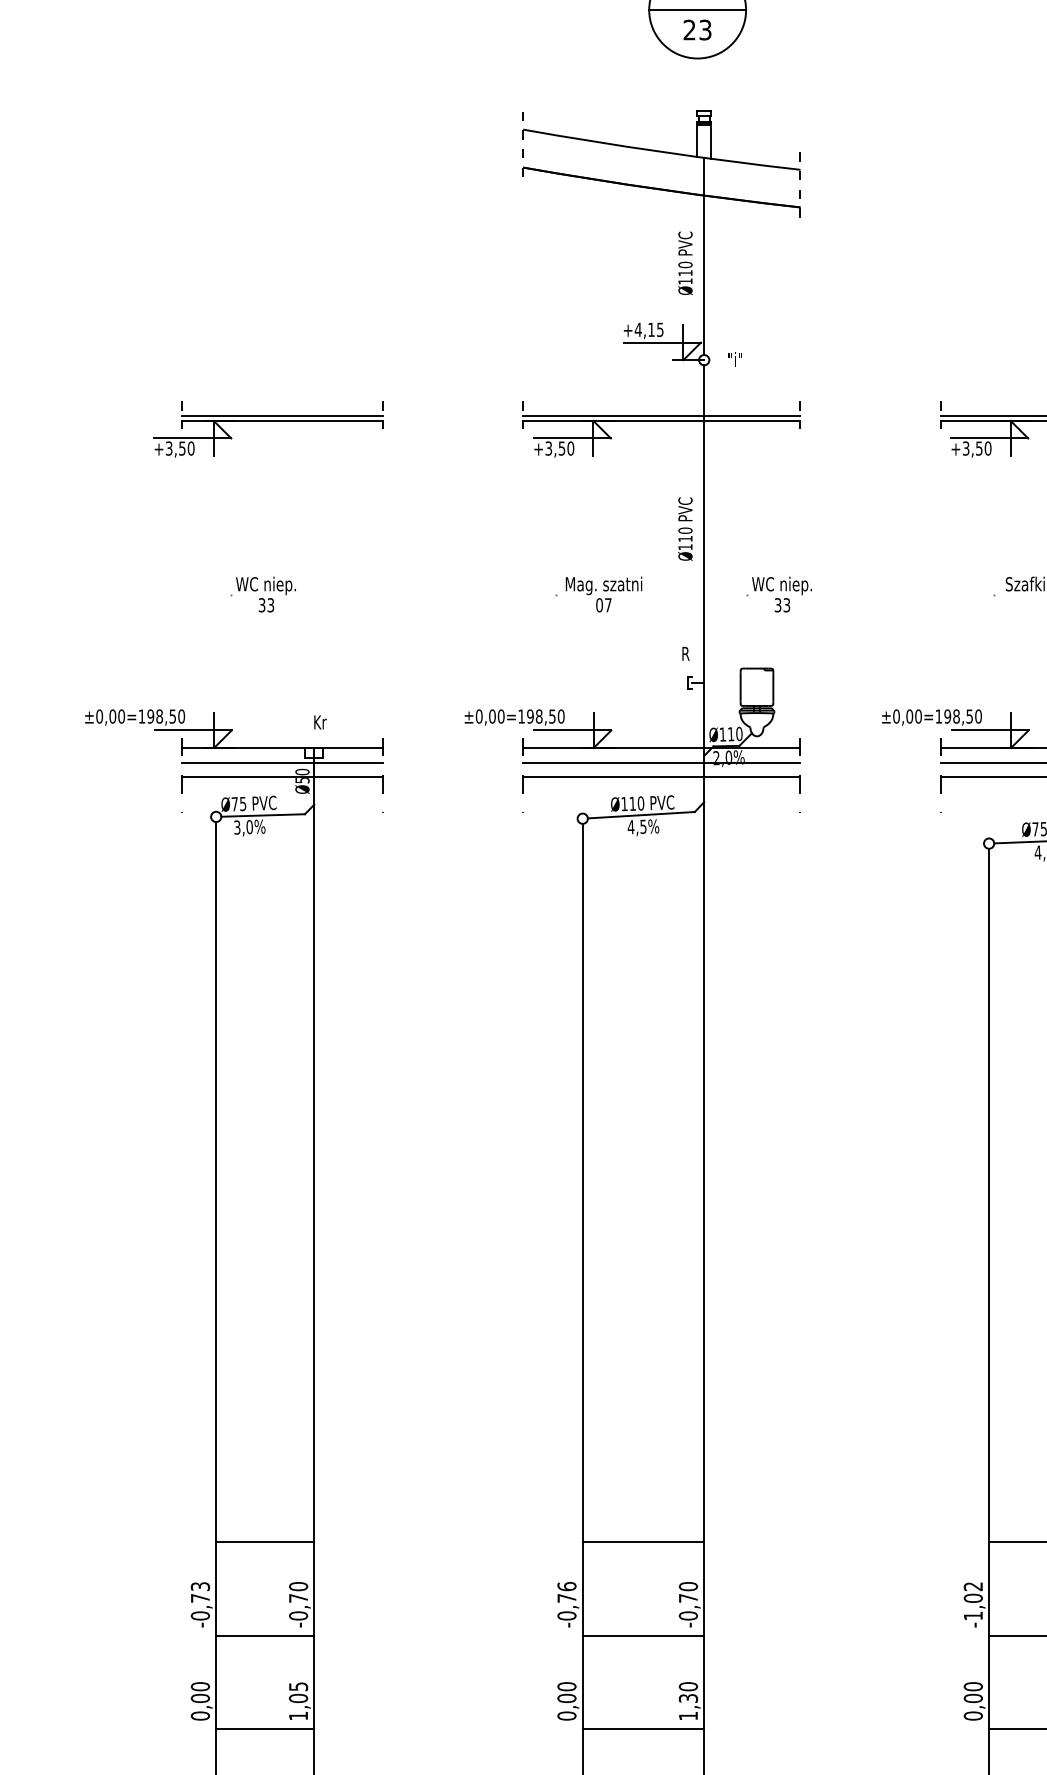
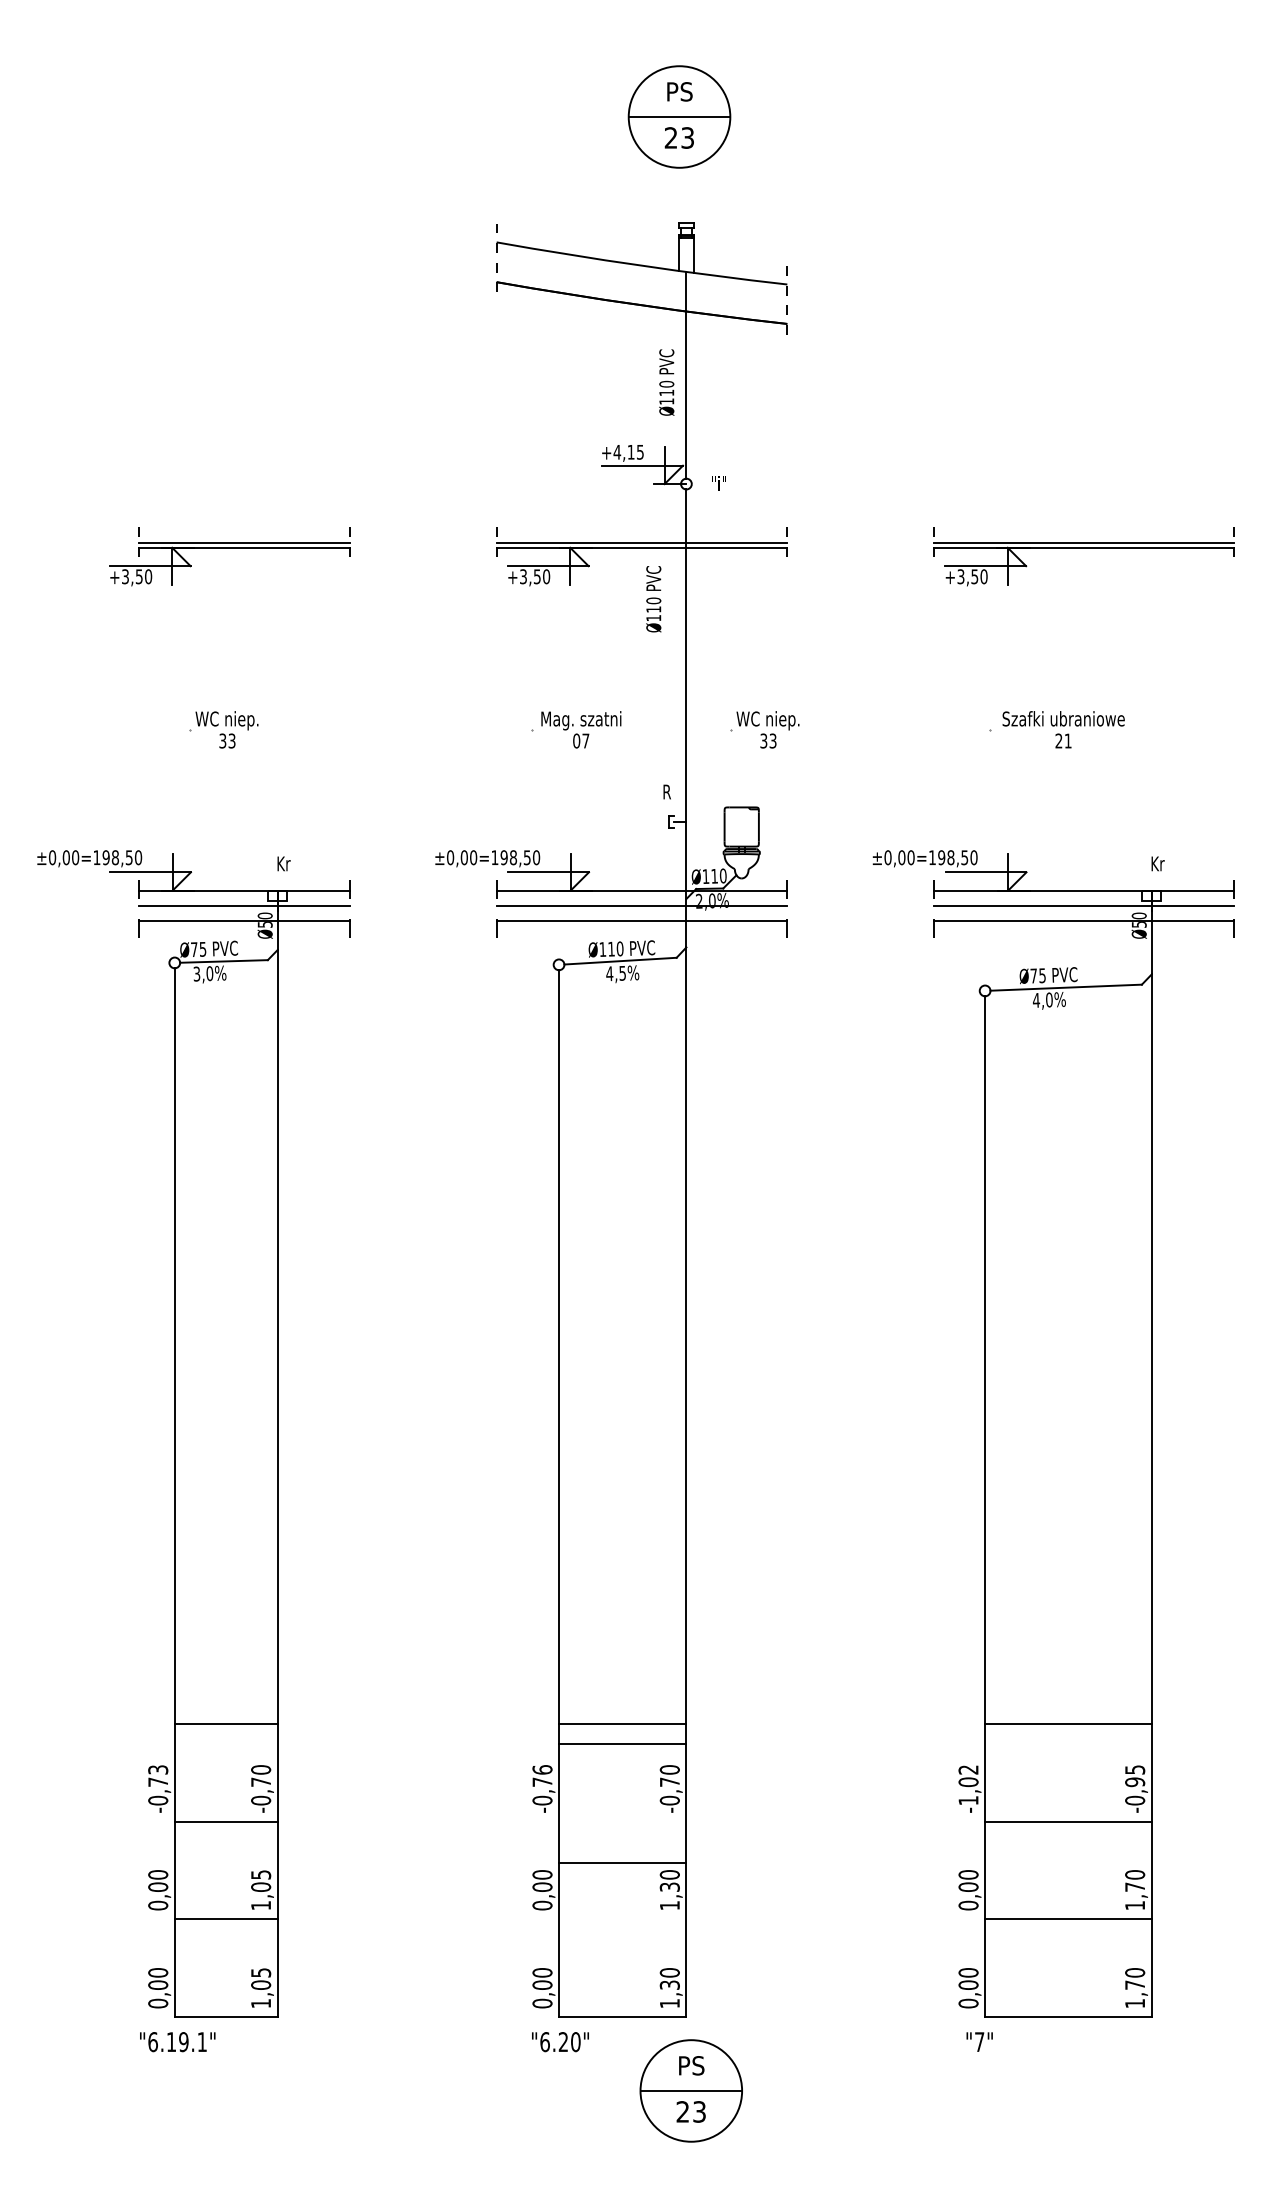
text: (685, 529) -> (653, 599), moved
line: (643, 1635) -> (622, 1743), moved
line: (643, 1729) -> (622, 1863), moved

